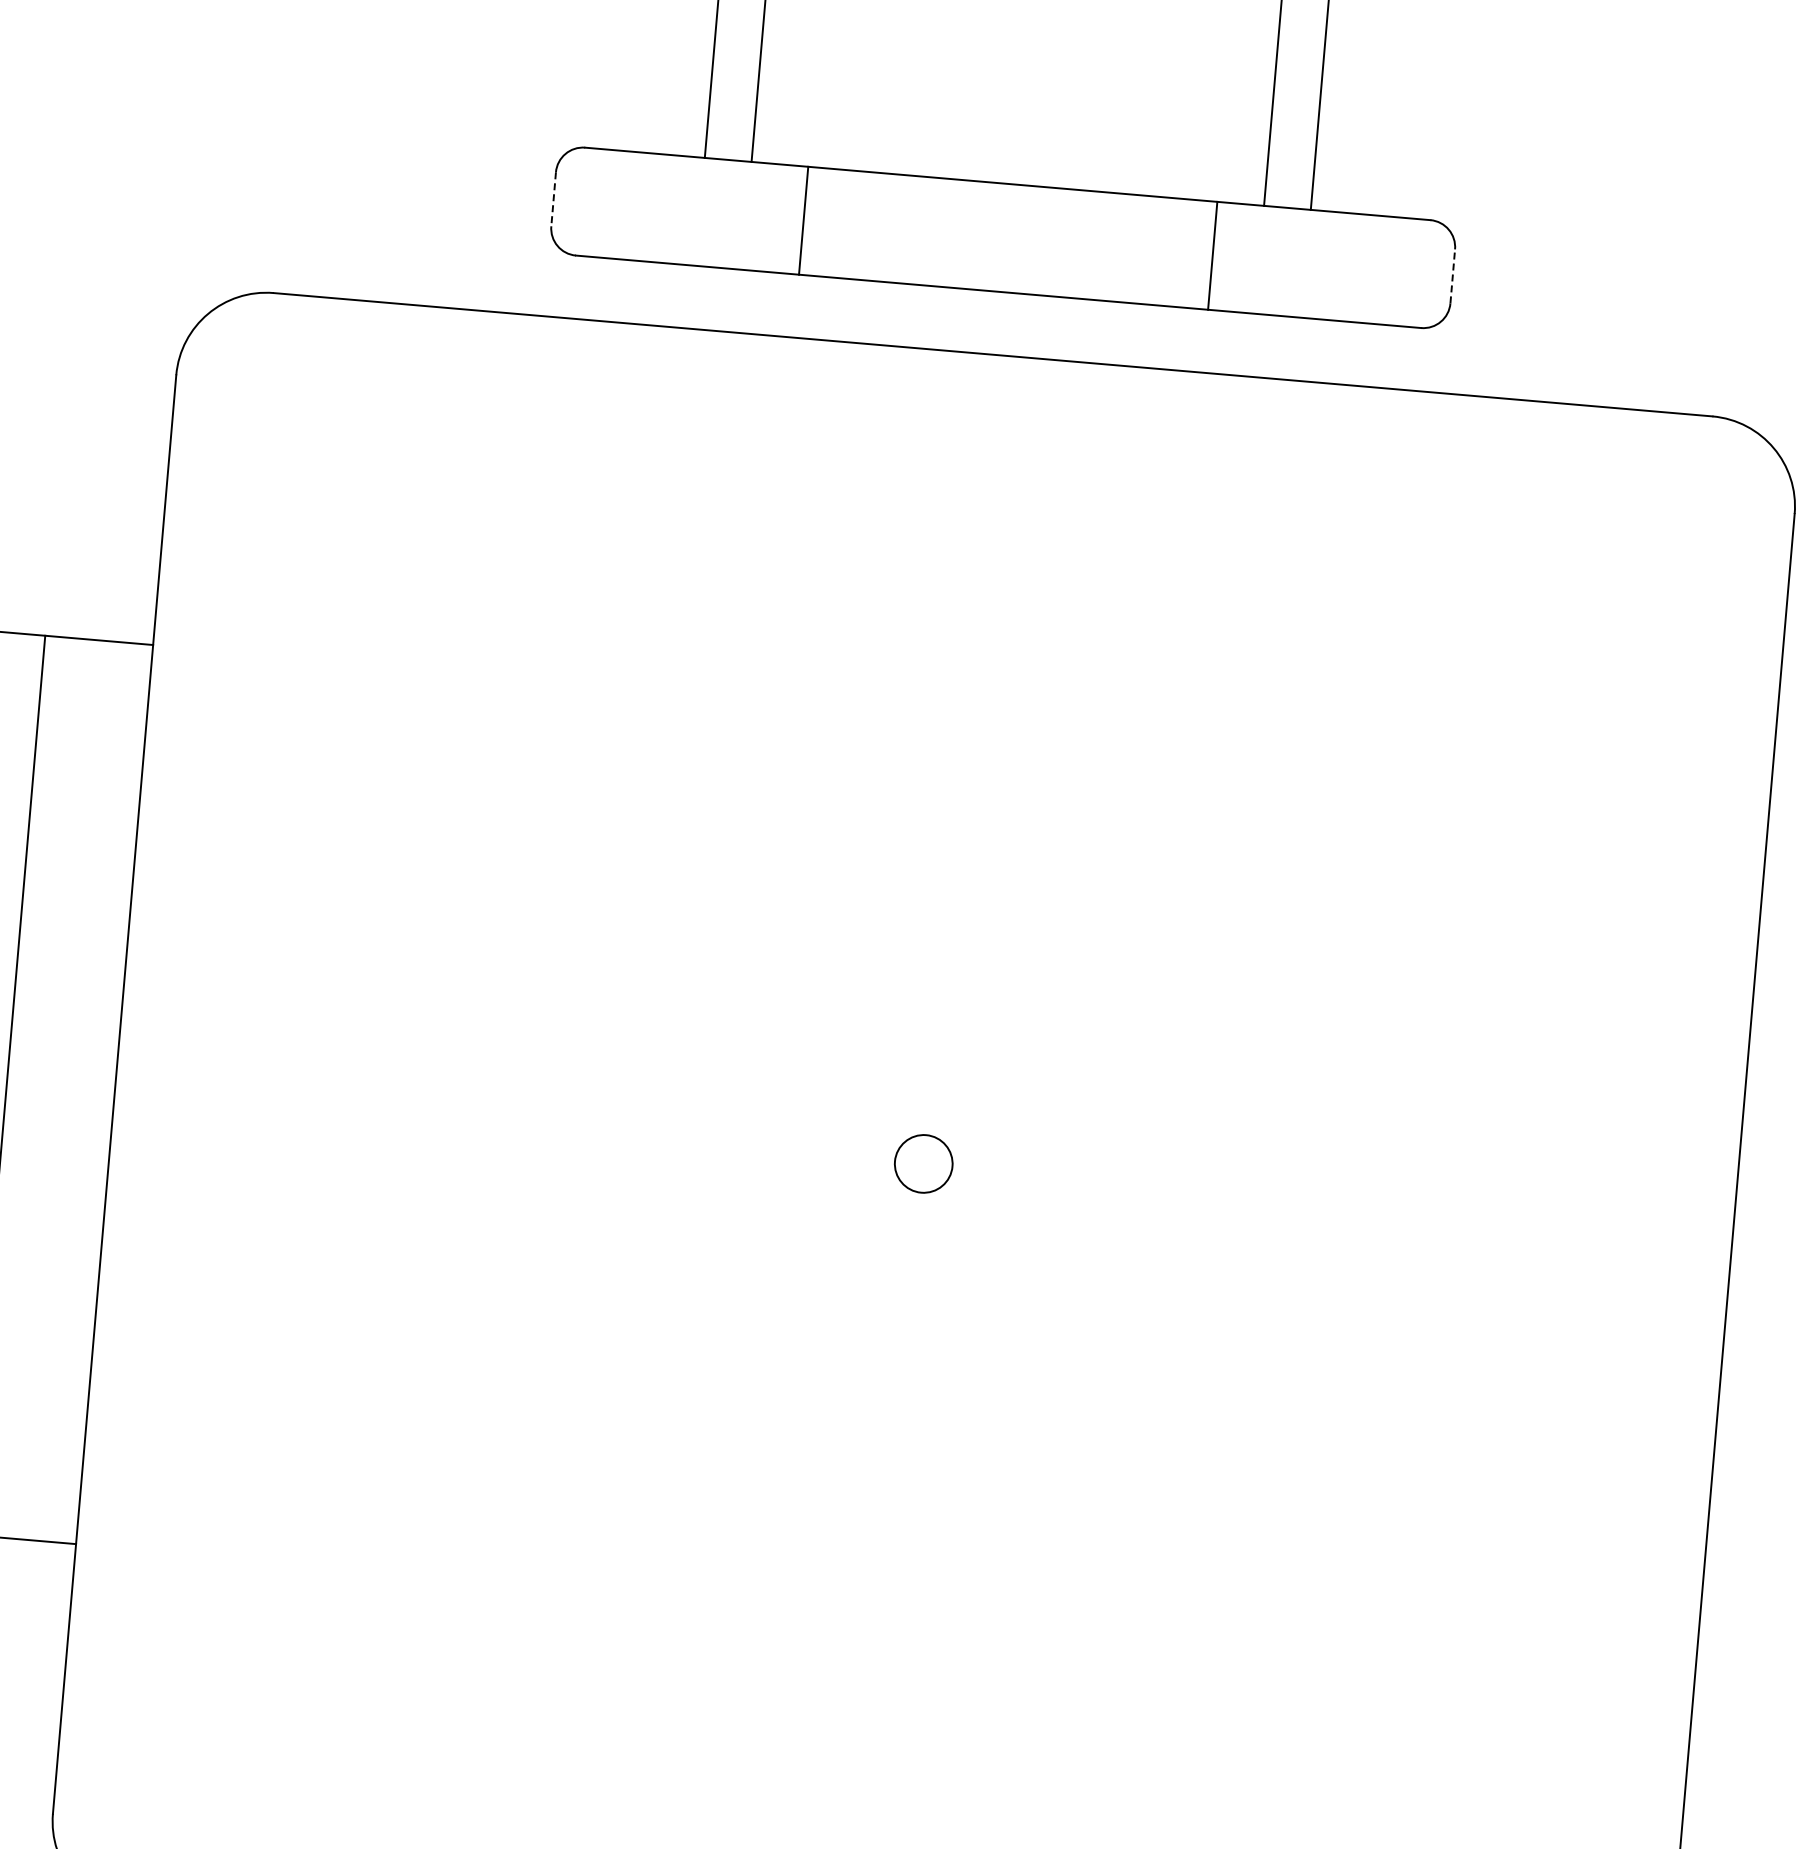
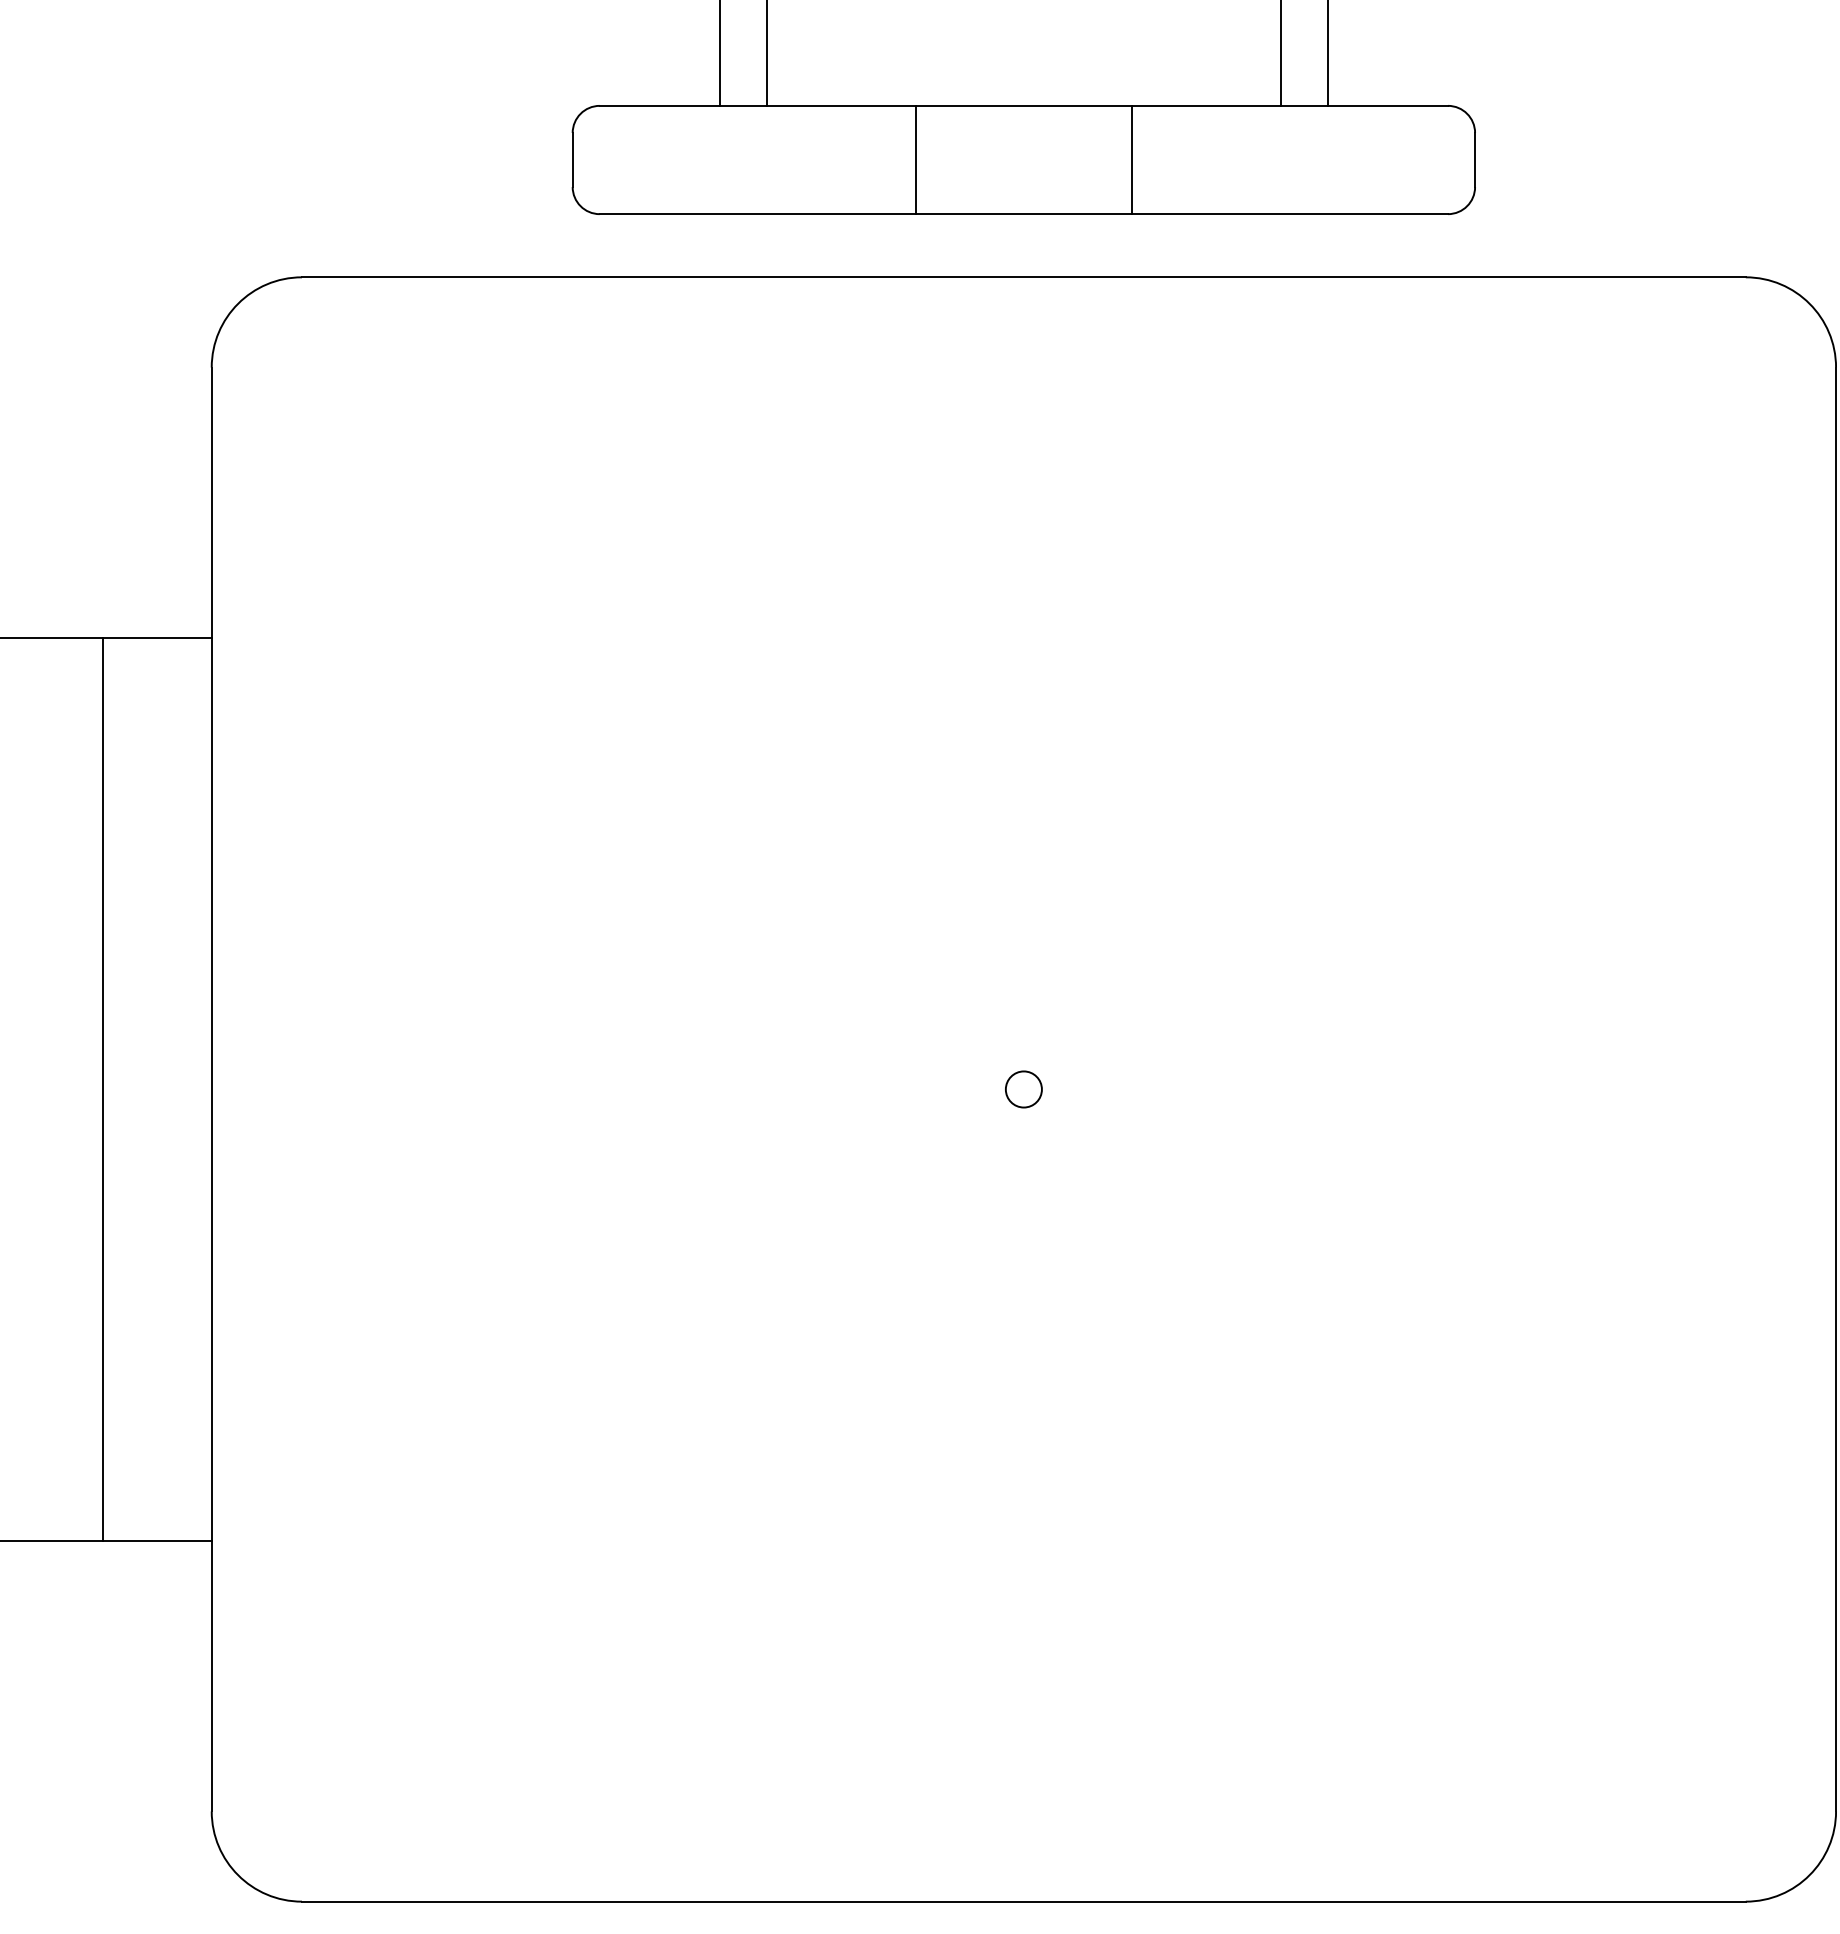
line: (553, 199) -> (572, 160), dashed -> solid
line: (803, 220) -> (915, 159), moved
line: (1213, 255) -> (1132, 159), moved
line: (1453, 275) -> (1475, 159), dashed -> solid
circle: (923, 1163) -> (1023, 1089), size x0.62

